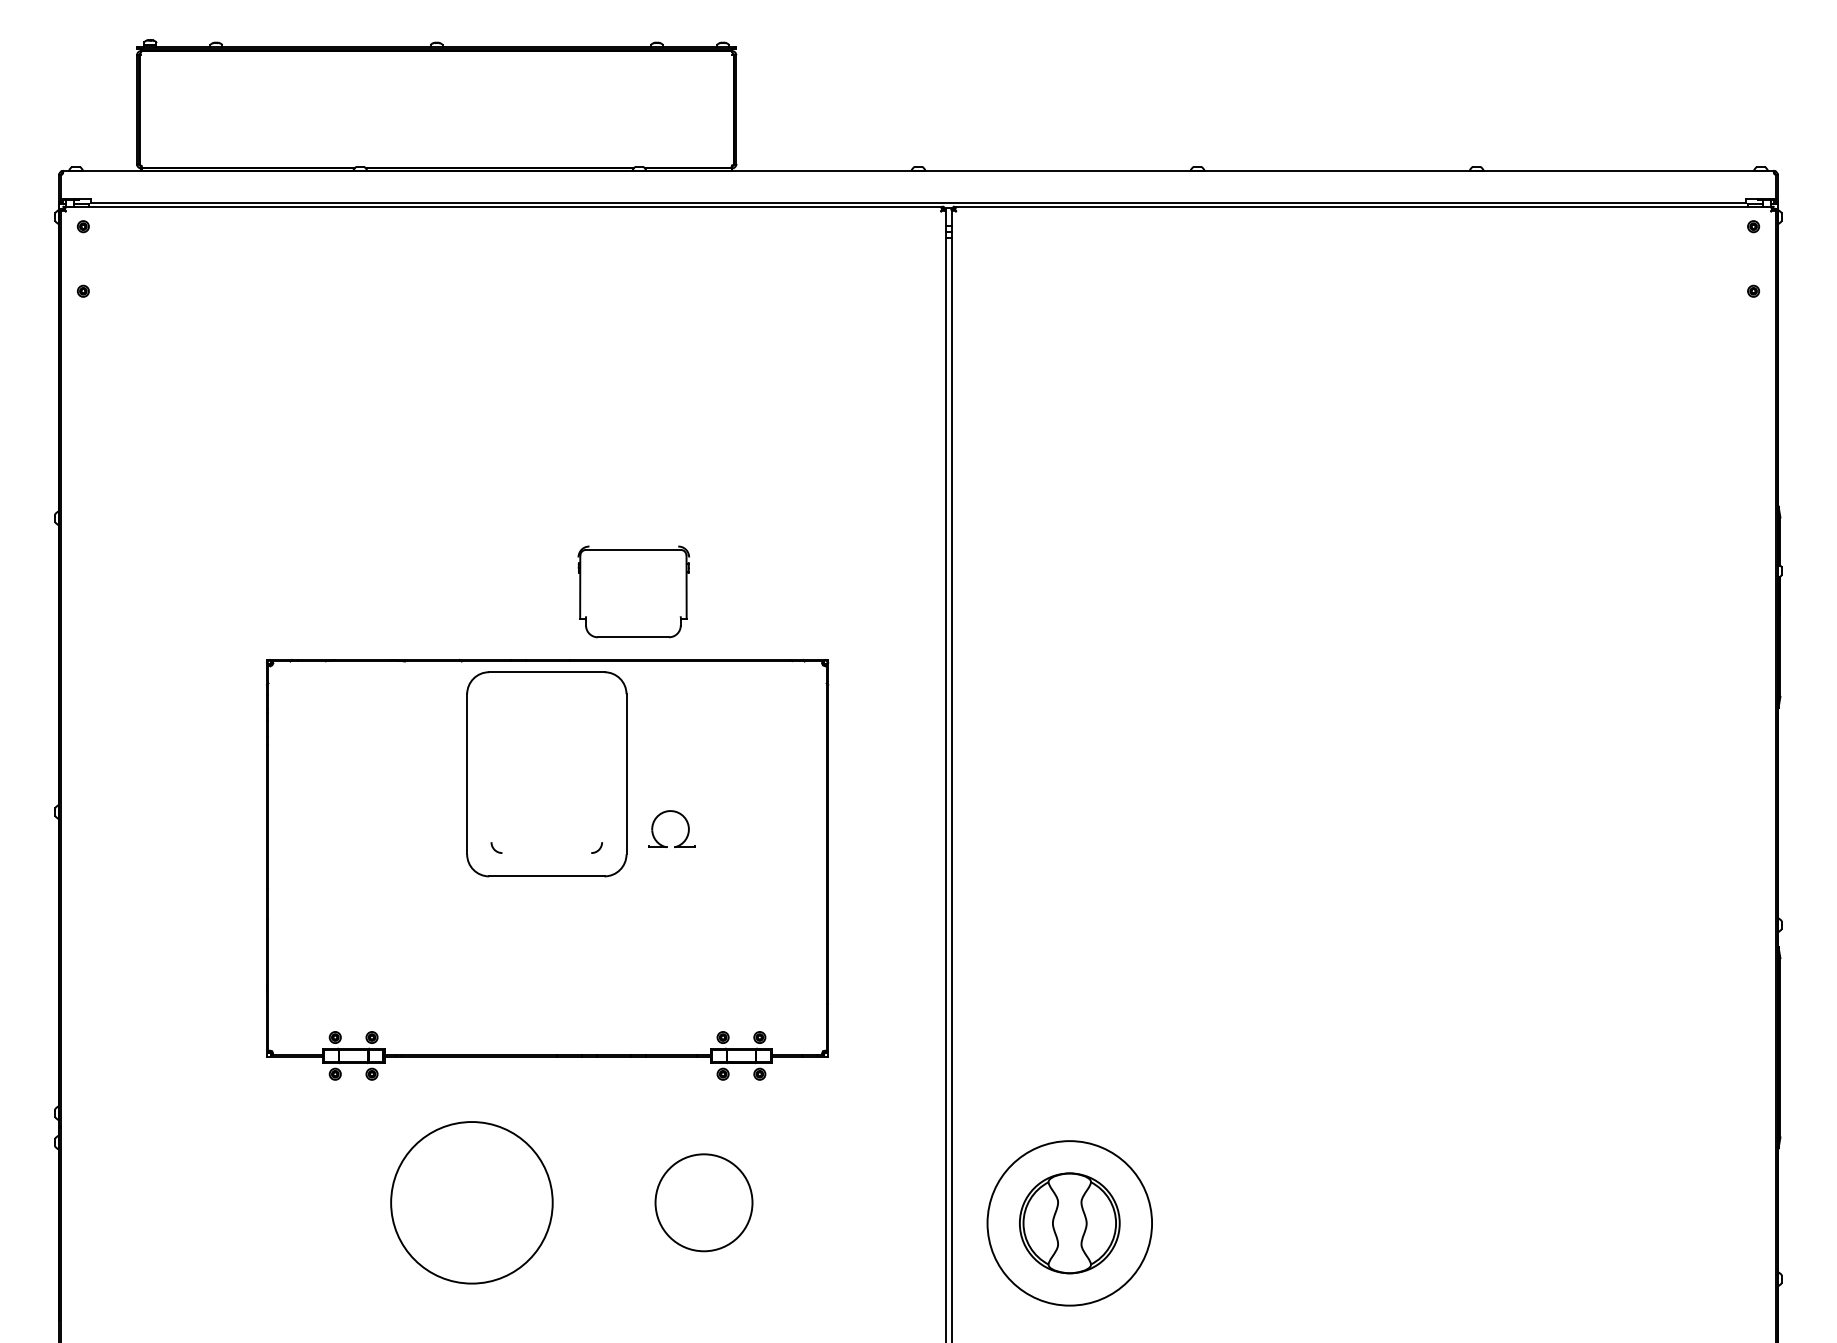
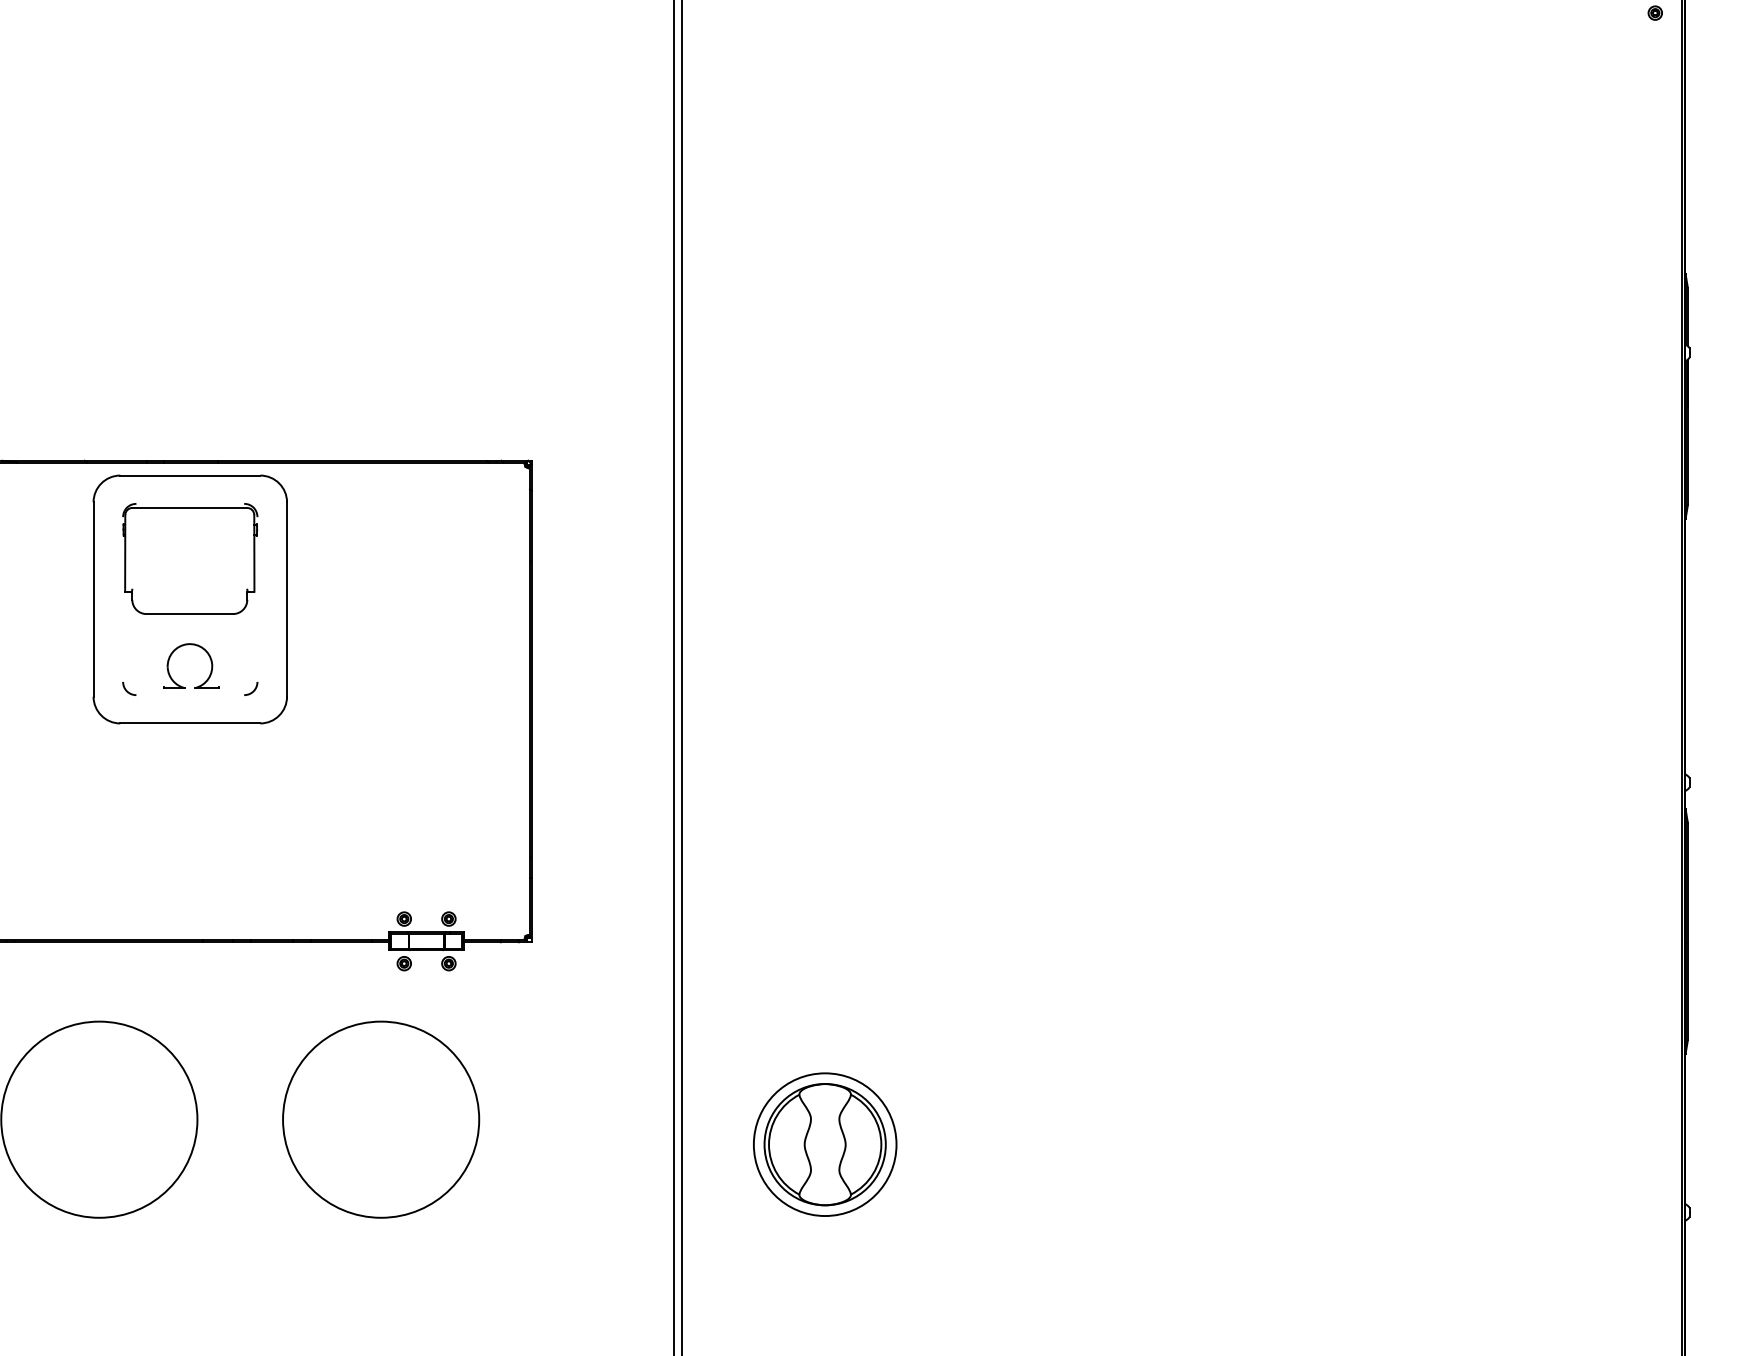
part: (633, 591) -> (189, 558), moved
part: (680, 815) -> (202, 649), moved
circle: (703, 1202) -> (380, 1119), size x1.67
circle: (1069, 1223) -> (824, 1144), size x0.71

